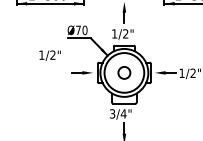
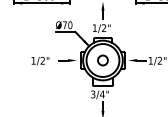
text: (50, 56) -> (40, 61), moved

